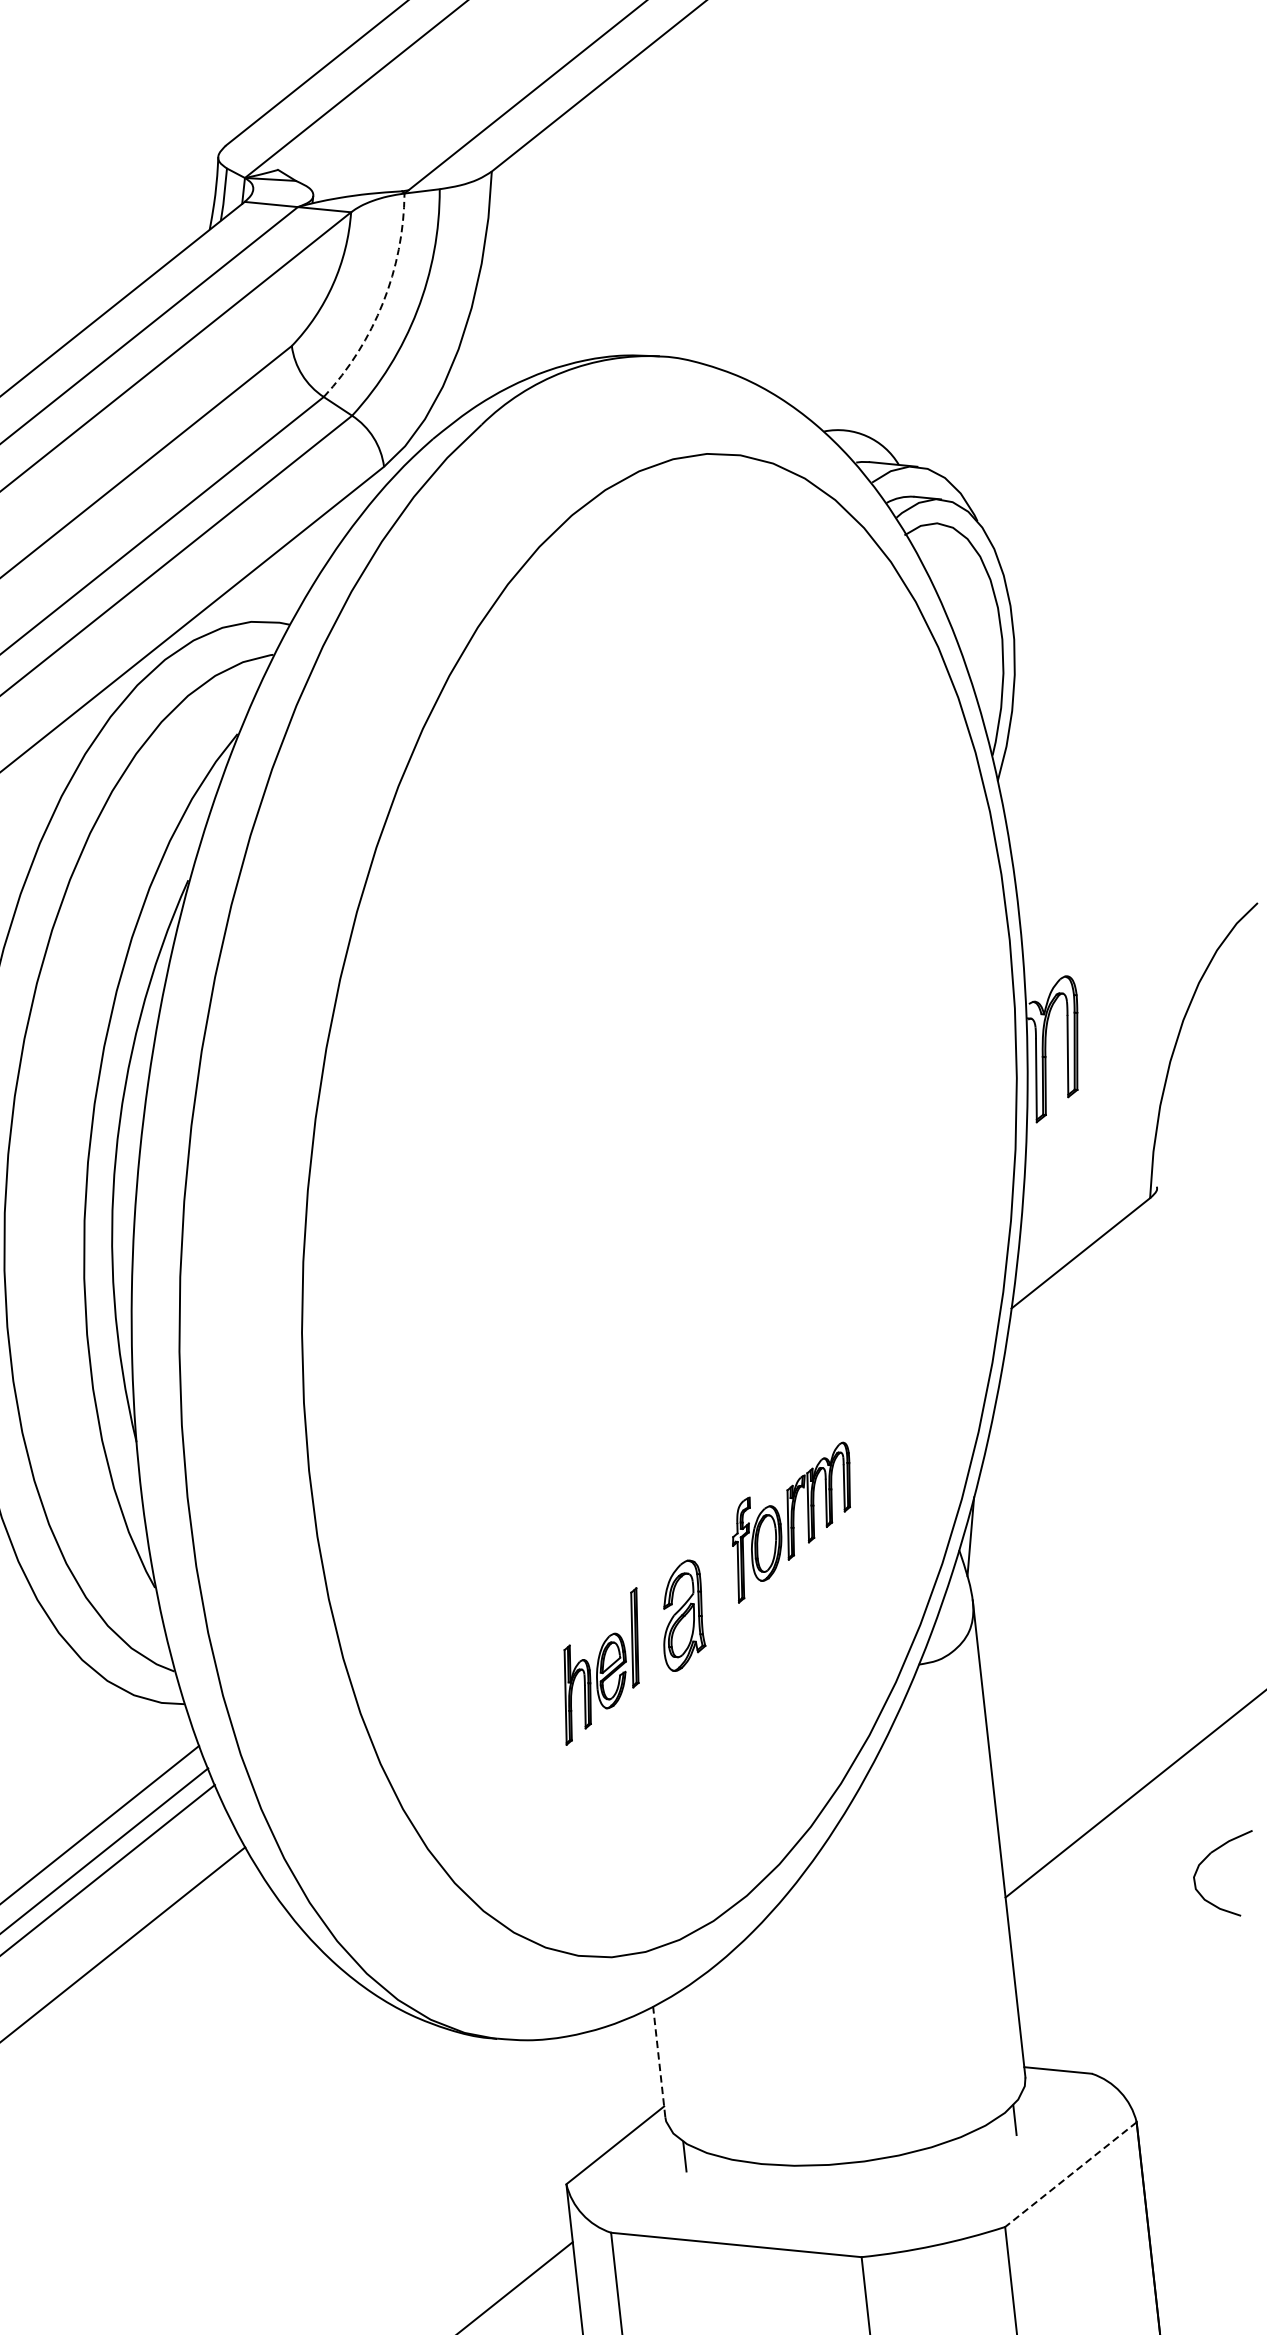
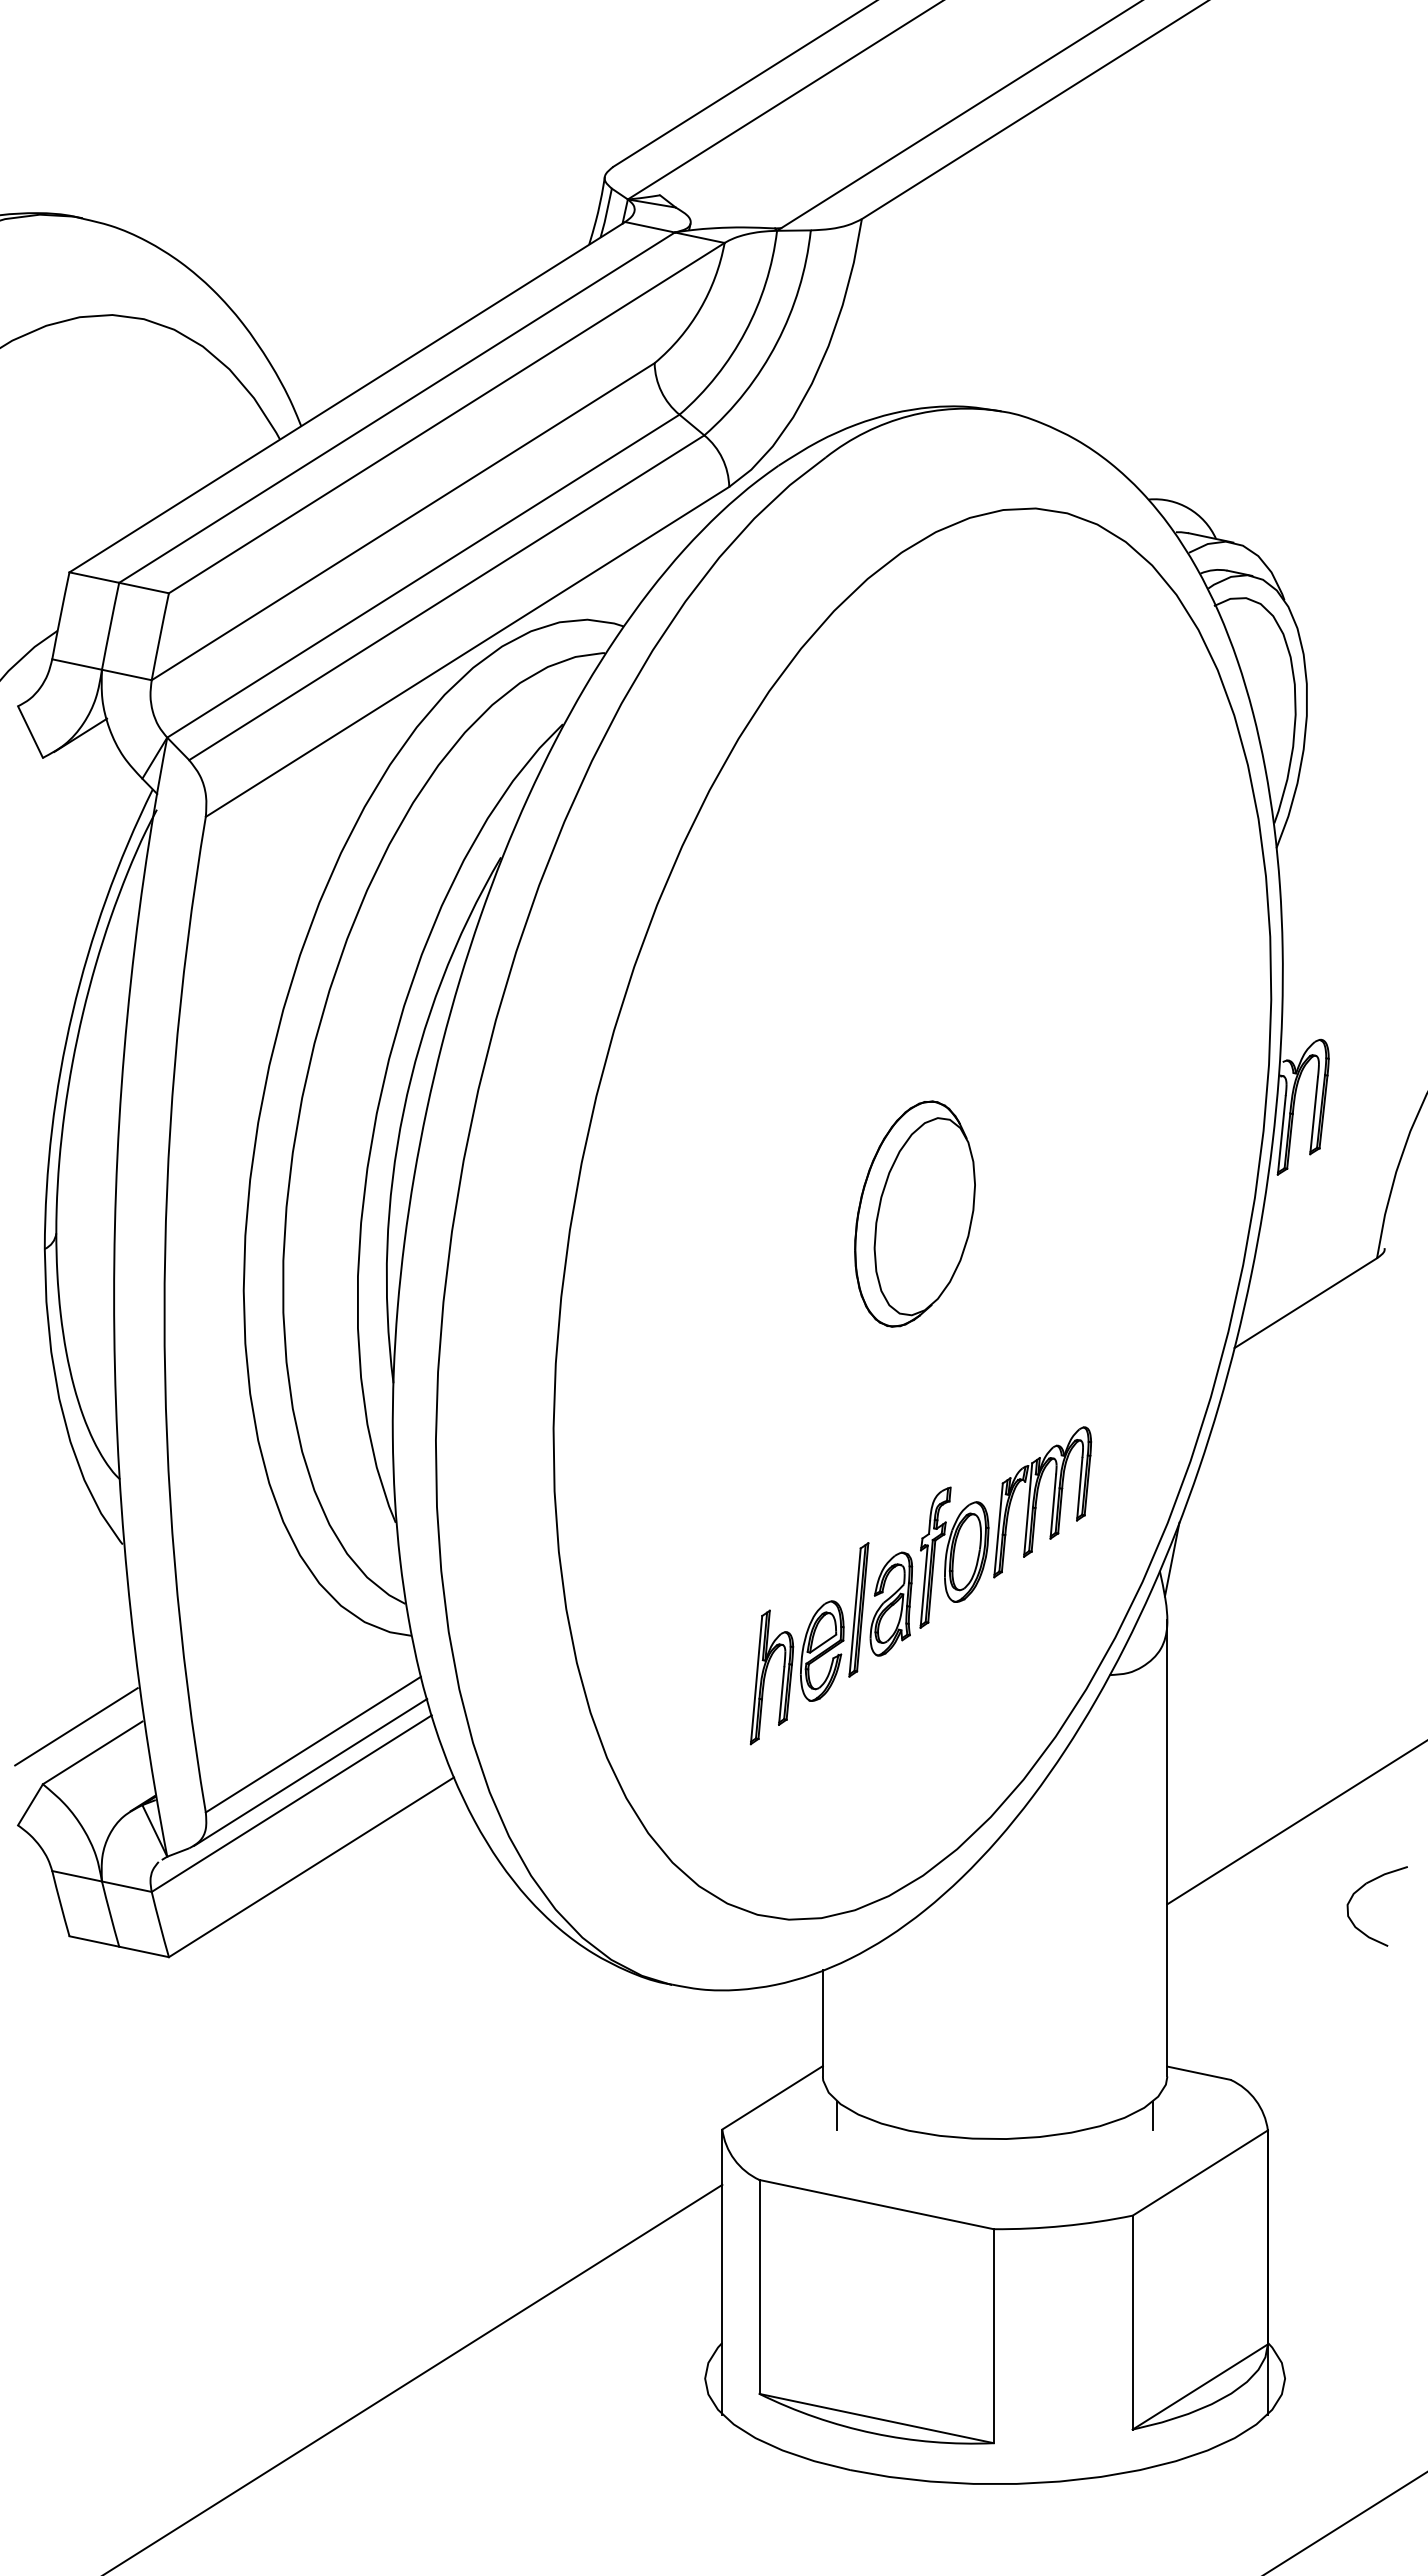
arc: (383, 302) -> (745, 331), dashed -> solid
part: (661, 1204) -> (914, 1213), added
part: (792, 1522) -> (1005, 1527), size x1.43
part: (601, 1666) -> (809, 1643), size x1.43
line: (658, 2061) -> (822, 2023), dashed -> solid
line: (1071, 2175) -> (1200, 2173), dashed -> solid

